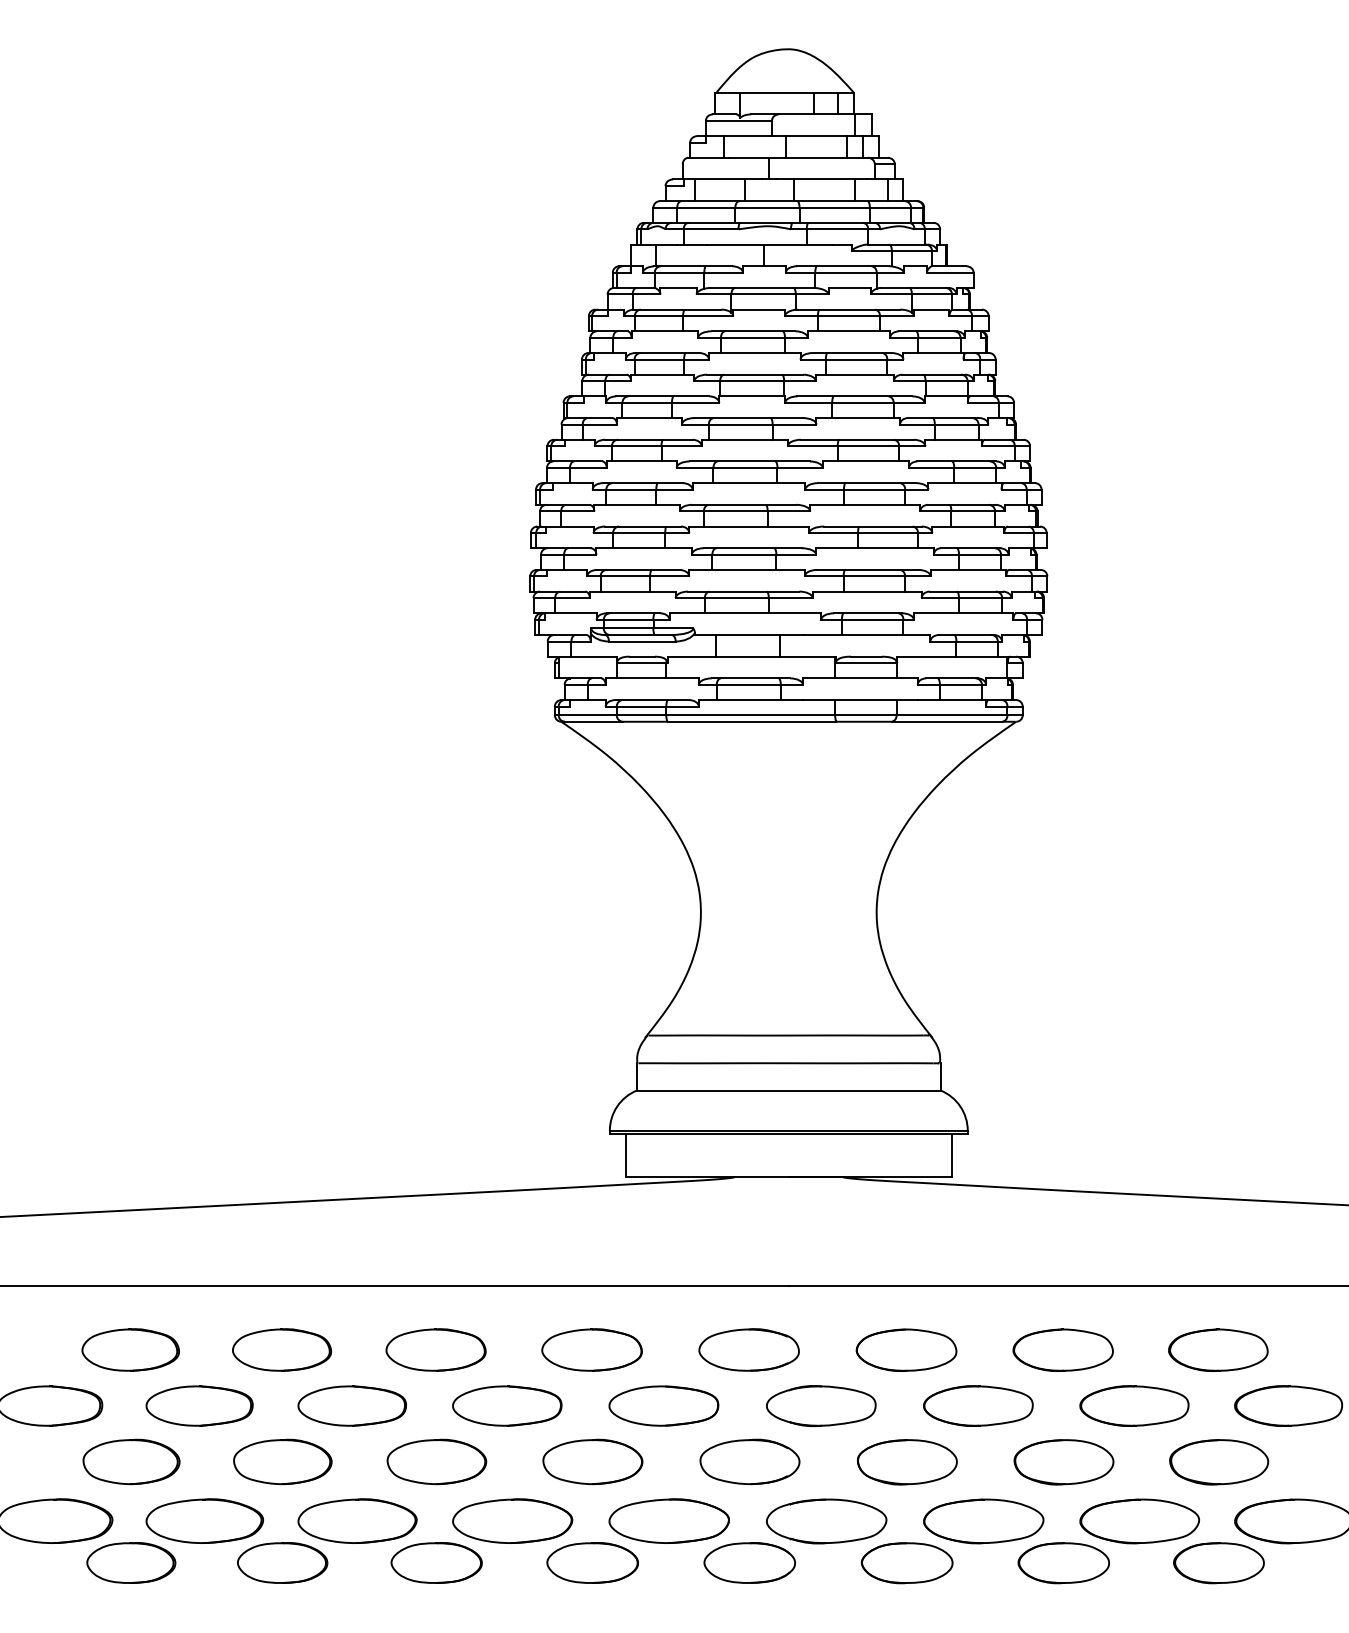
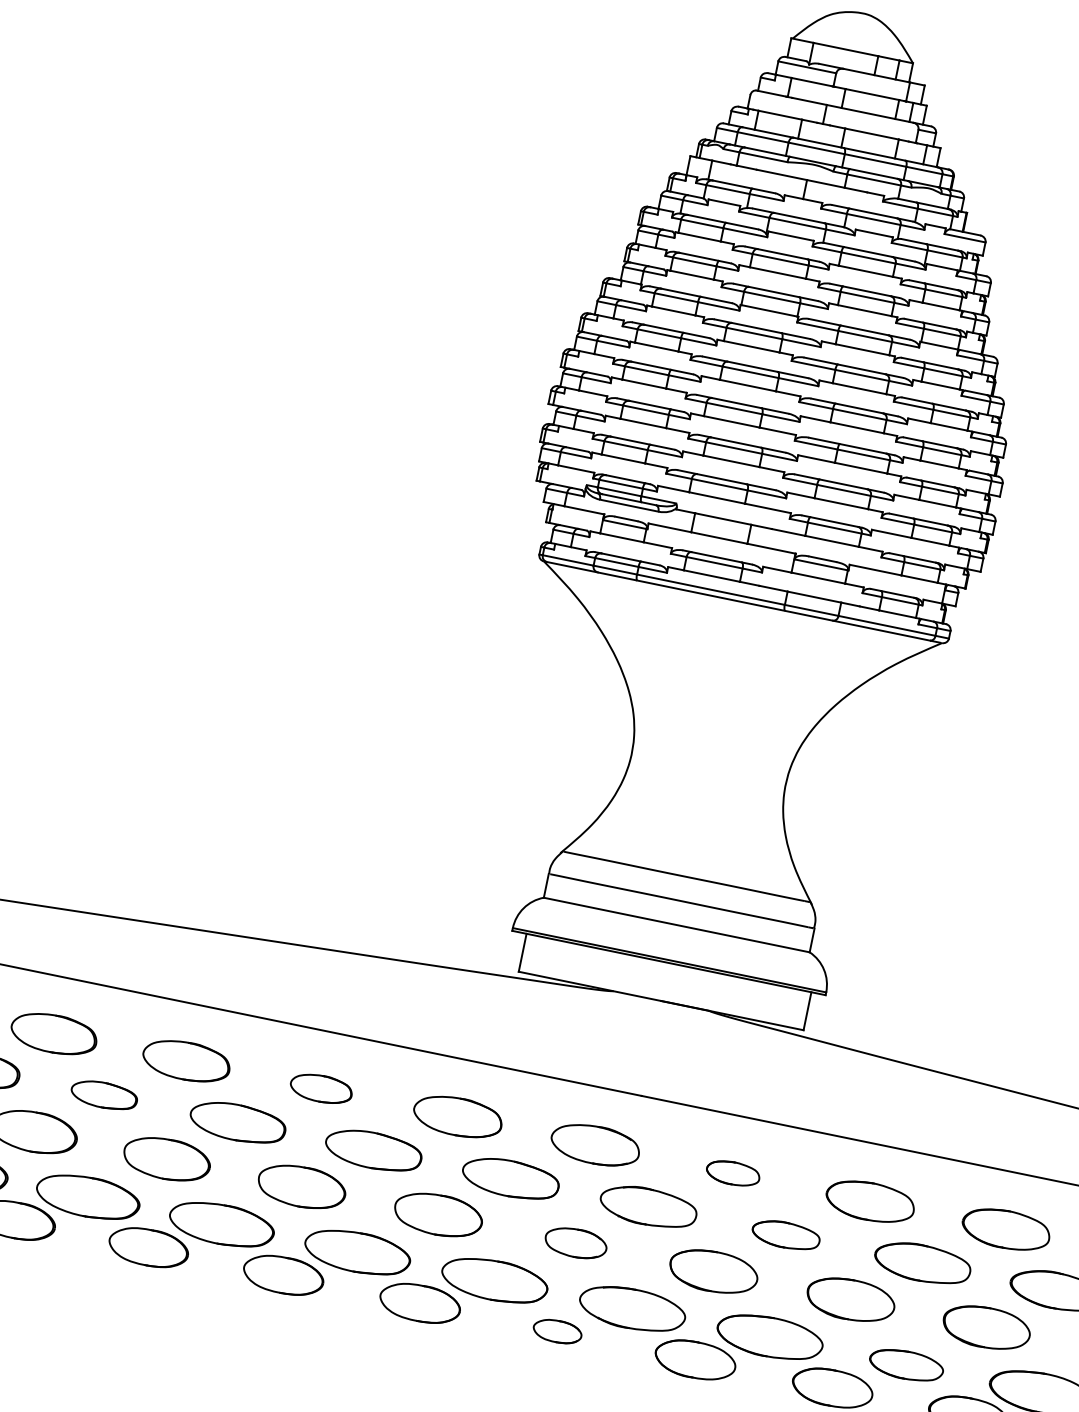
part: (435, 1349) -> (320, 1088), size x0.7
part: (906, 1349) -> (733, 1172), size x0.6
part: (199, 1405) -> (104, 1094), size x0.7
part: (978, 1405) -> (786, 1234), size x0.7
part: (749, 1461) -> (575, 1242), size x0.7
part: (1139, 1521) -> (906, 1365), size x0.7
part: (749, 1562) -> (557, 1331), size x0.6

